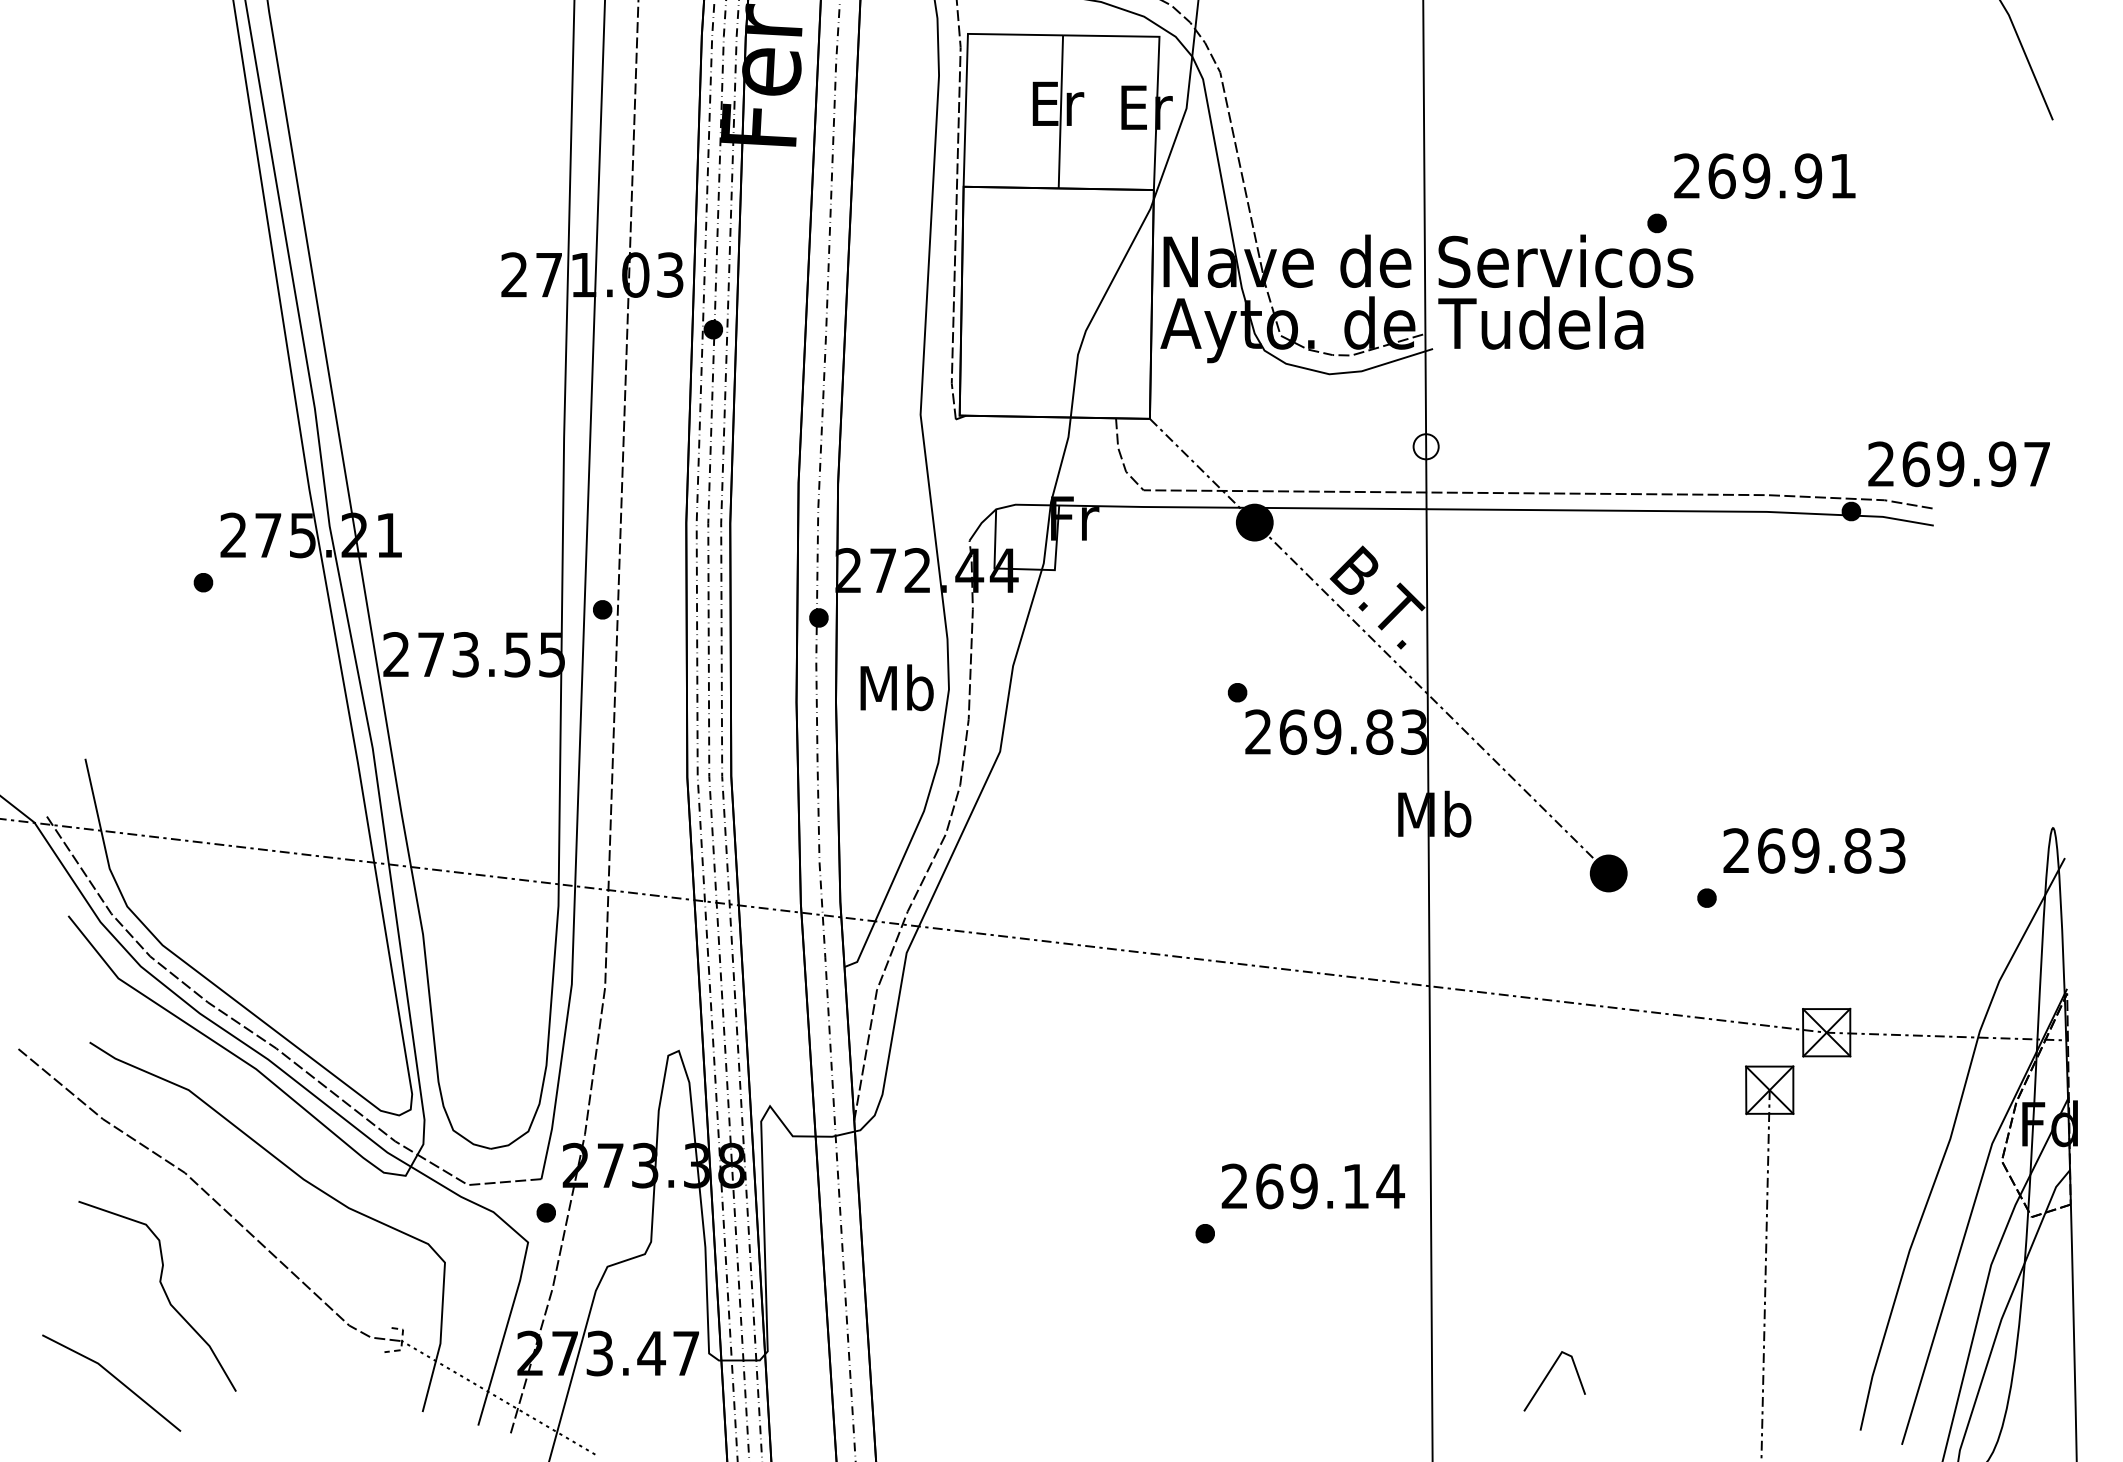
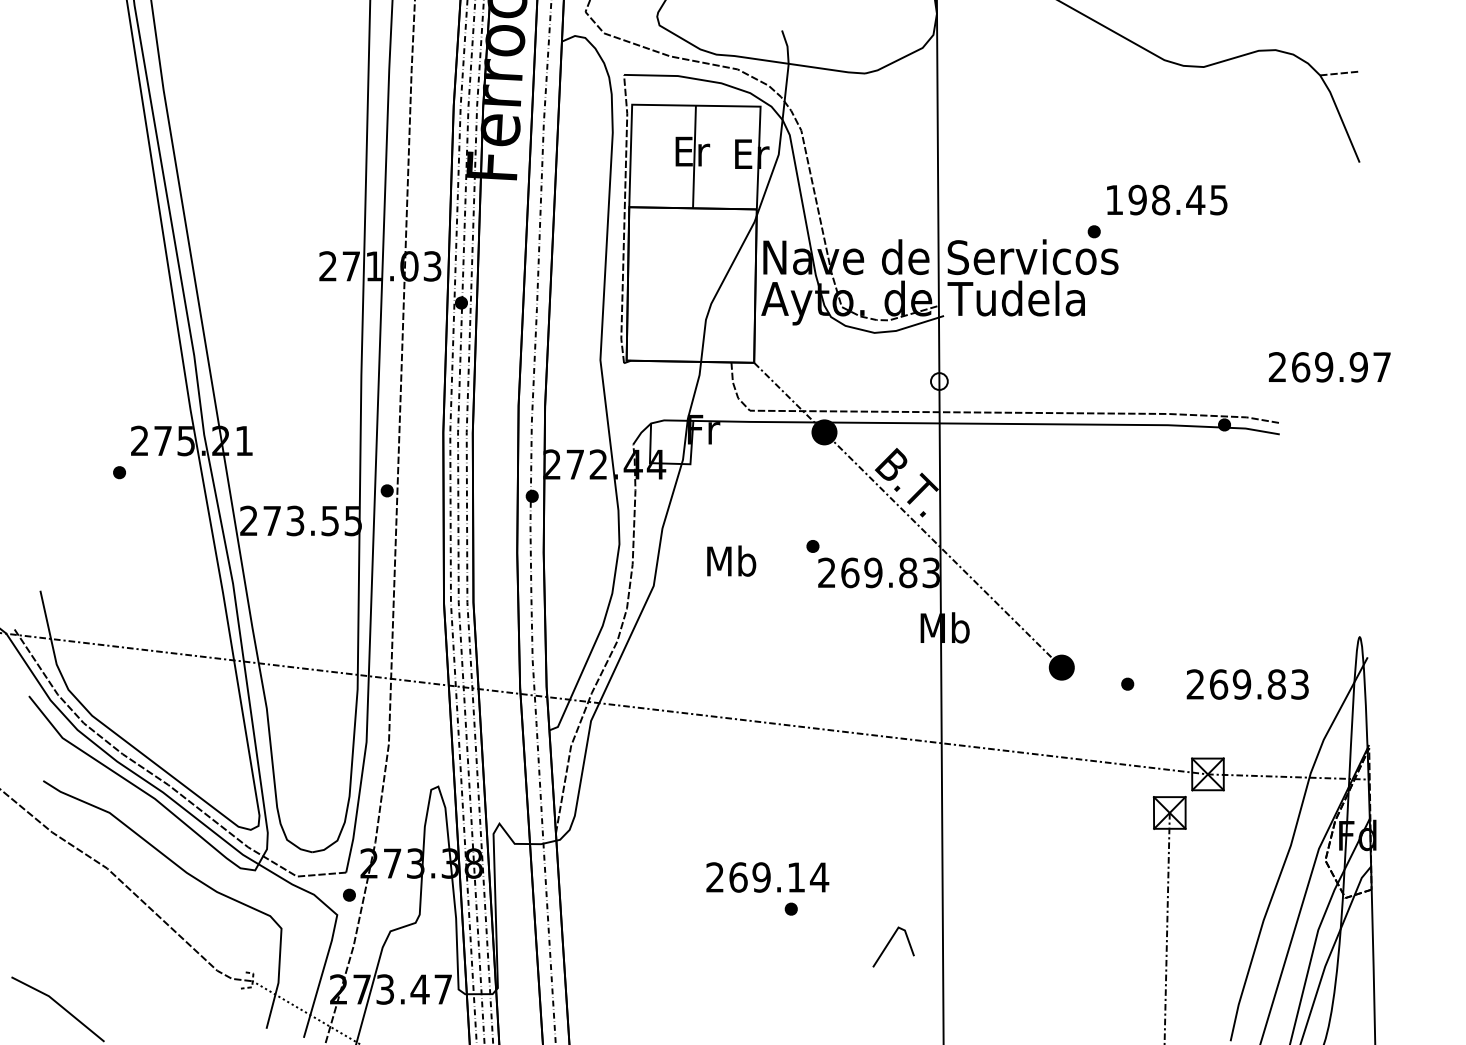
text: (1764, 175) -> (1166, 199), 269.91 -> 198.45
text: (1958, 464) -> (1329, 367), moved
text: (896, 686) -> (731, 560), moved
text: (1814, 850) -> (1247, 684), moved
text: (1312, 1186) -> (767, 877), moved
curve: (163, 1292) -> (92, 948), removed
line: (1550, 1374) -> (890, 942), moved

